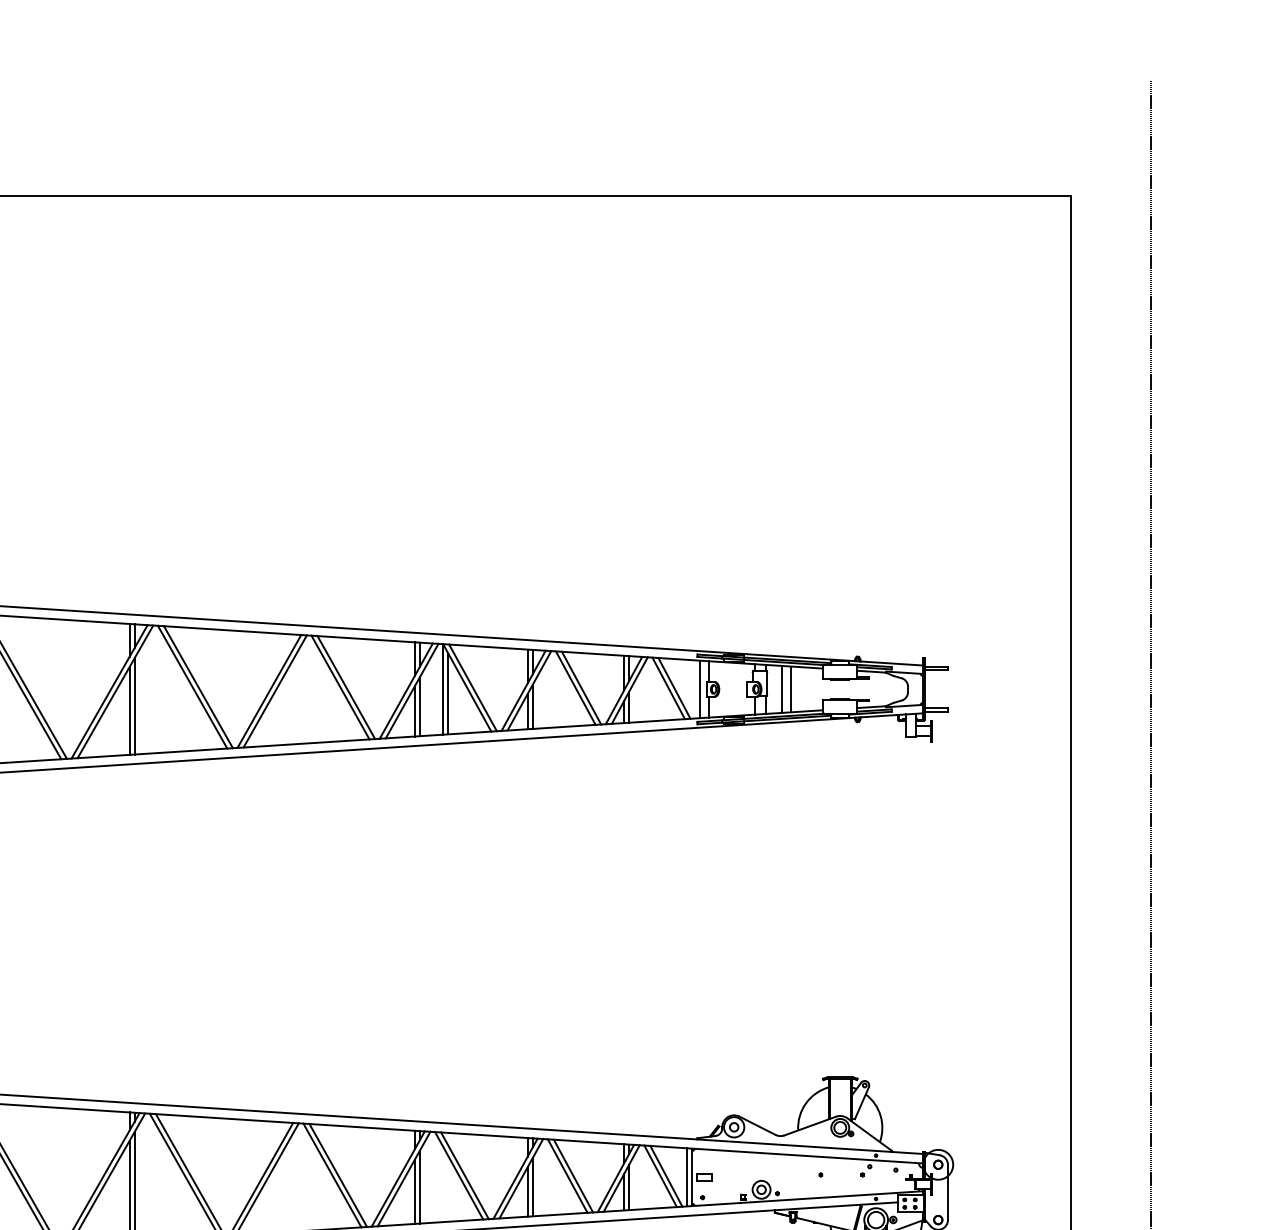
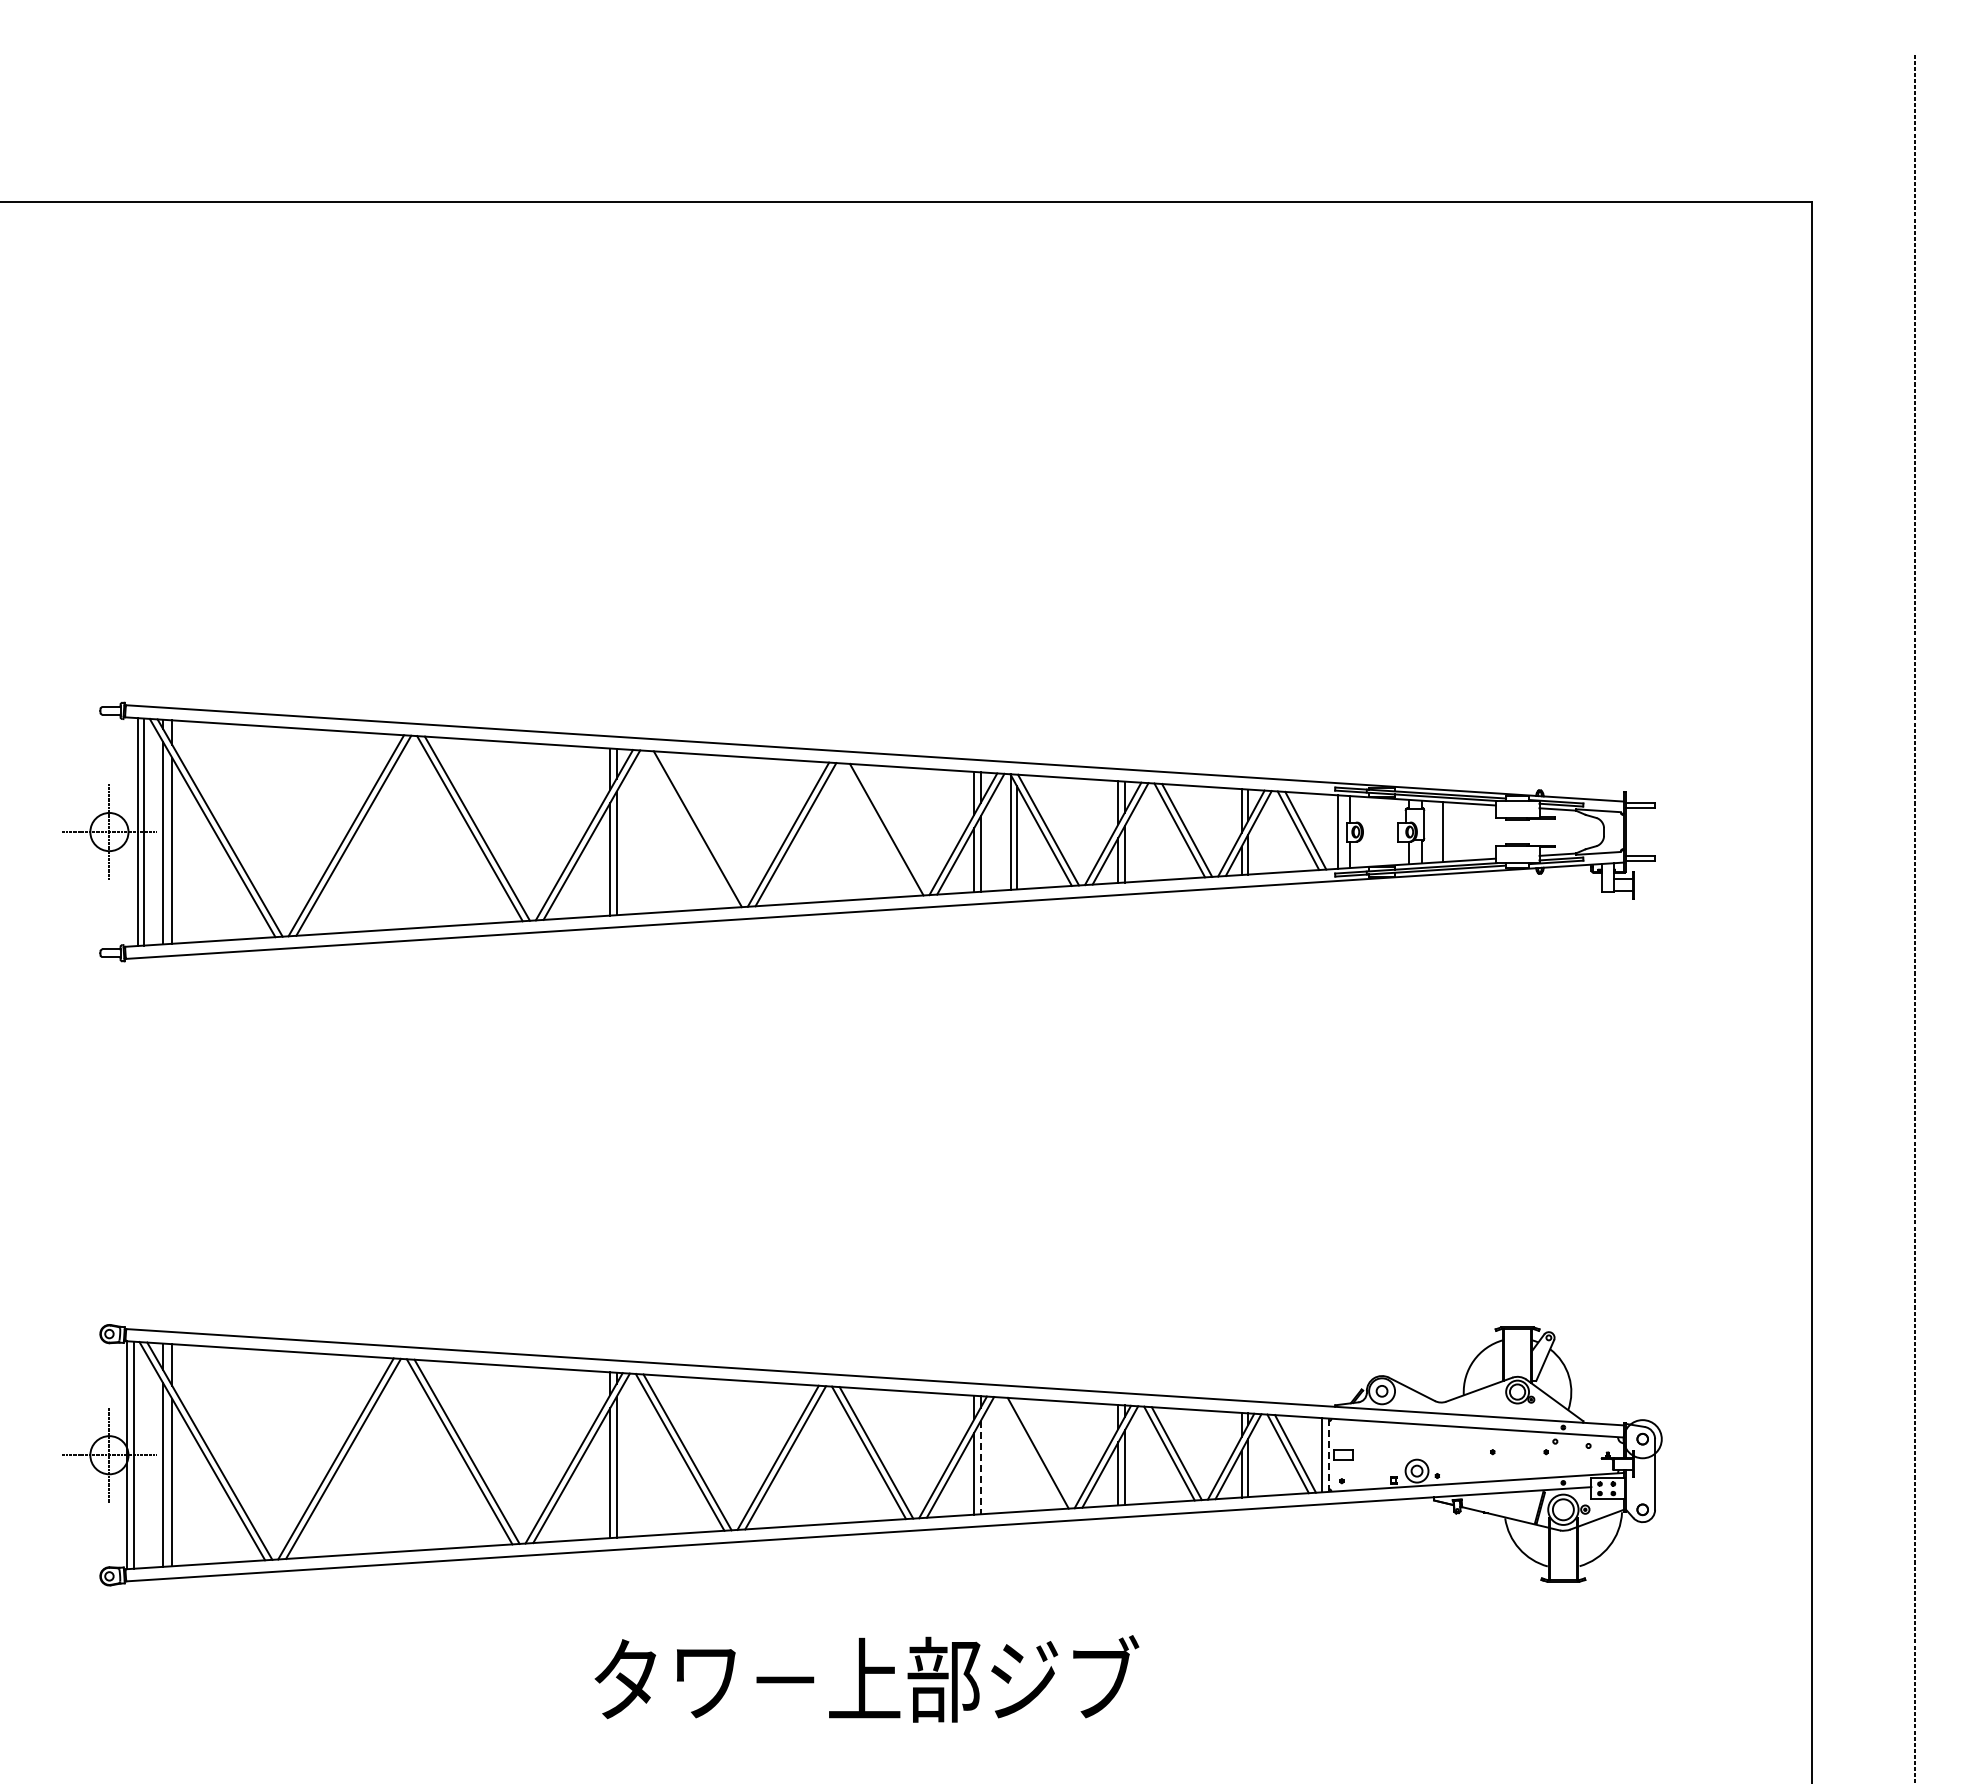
line: (192, 686) -> (690, 828), removed
line: (340, 687) -> (879, 829), removed
line: (790, 688) -> (1454, 831), removed
line: (458, 1176) -> (1030, 1453), removed
line: (692, 1177) -> (1328, 1455), solid -> dashed
line: (419, 1186) -> (980, 1467), solid -> dashed

